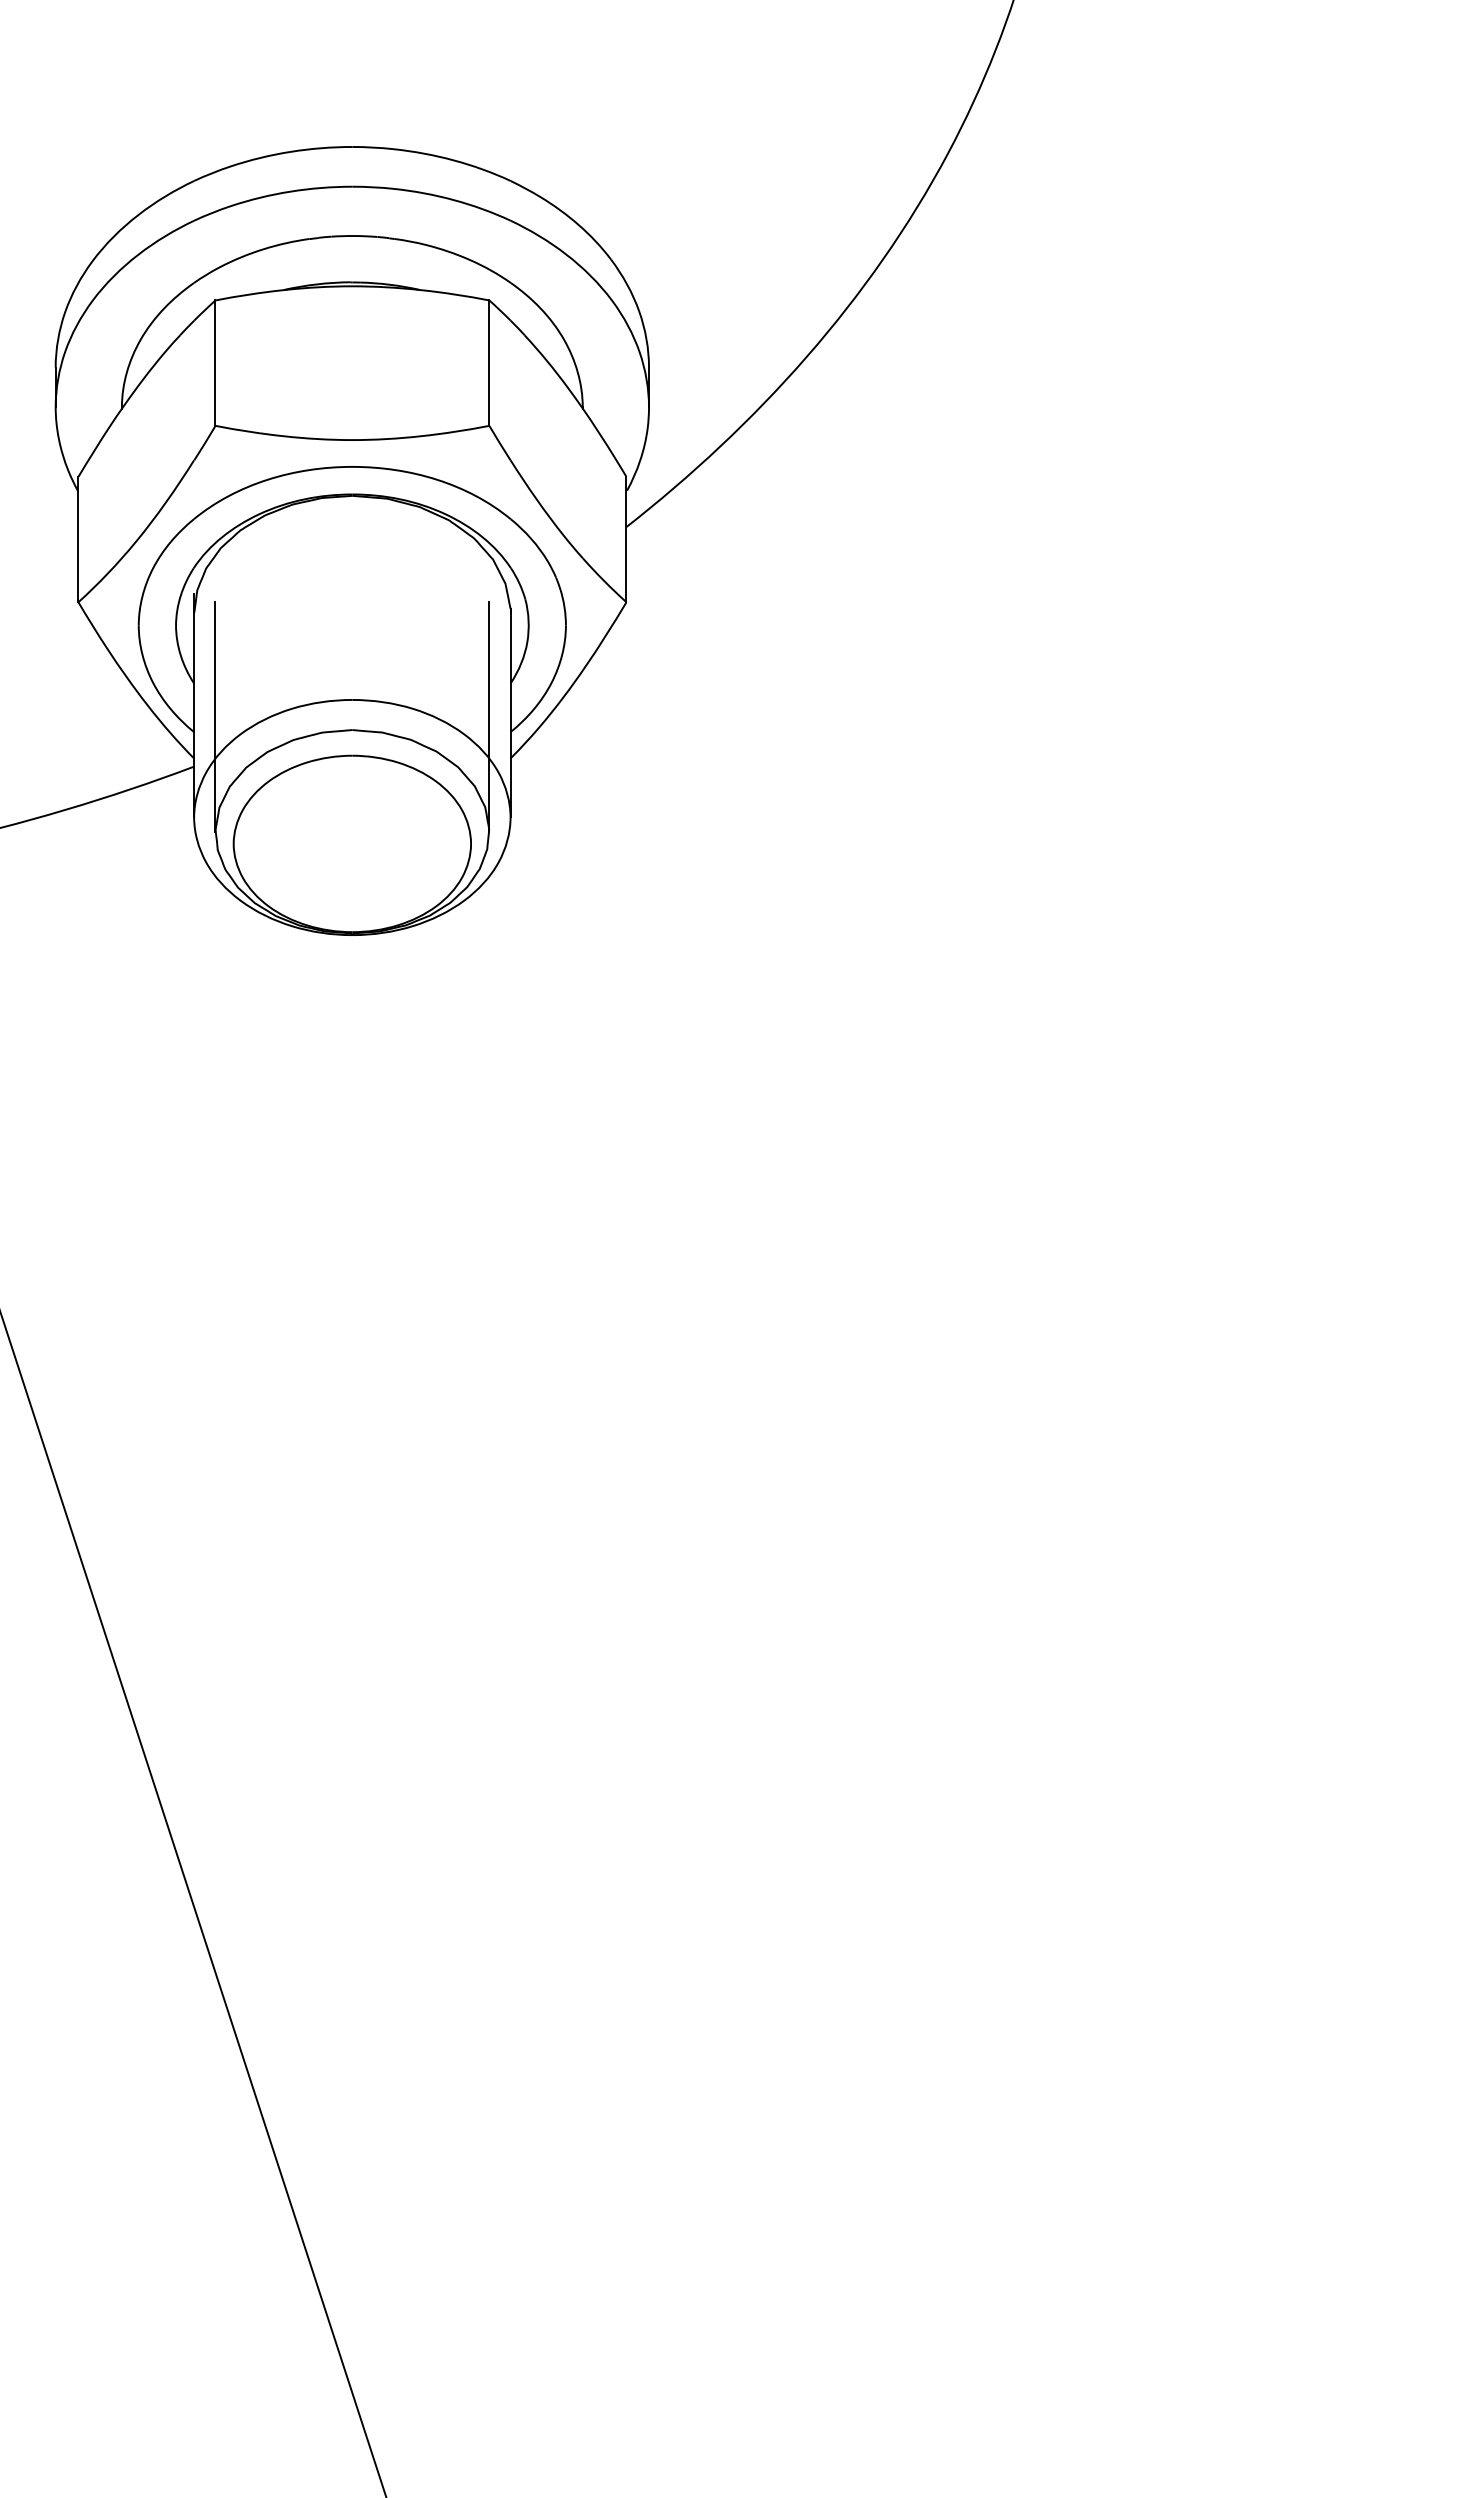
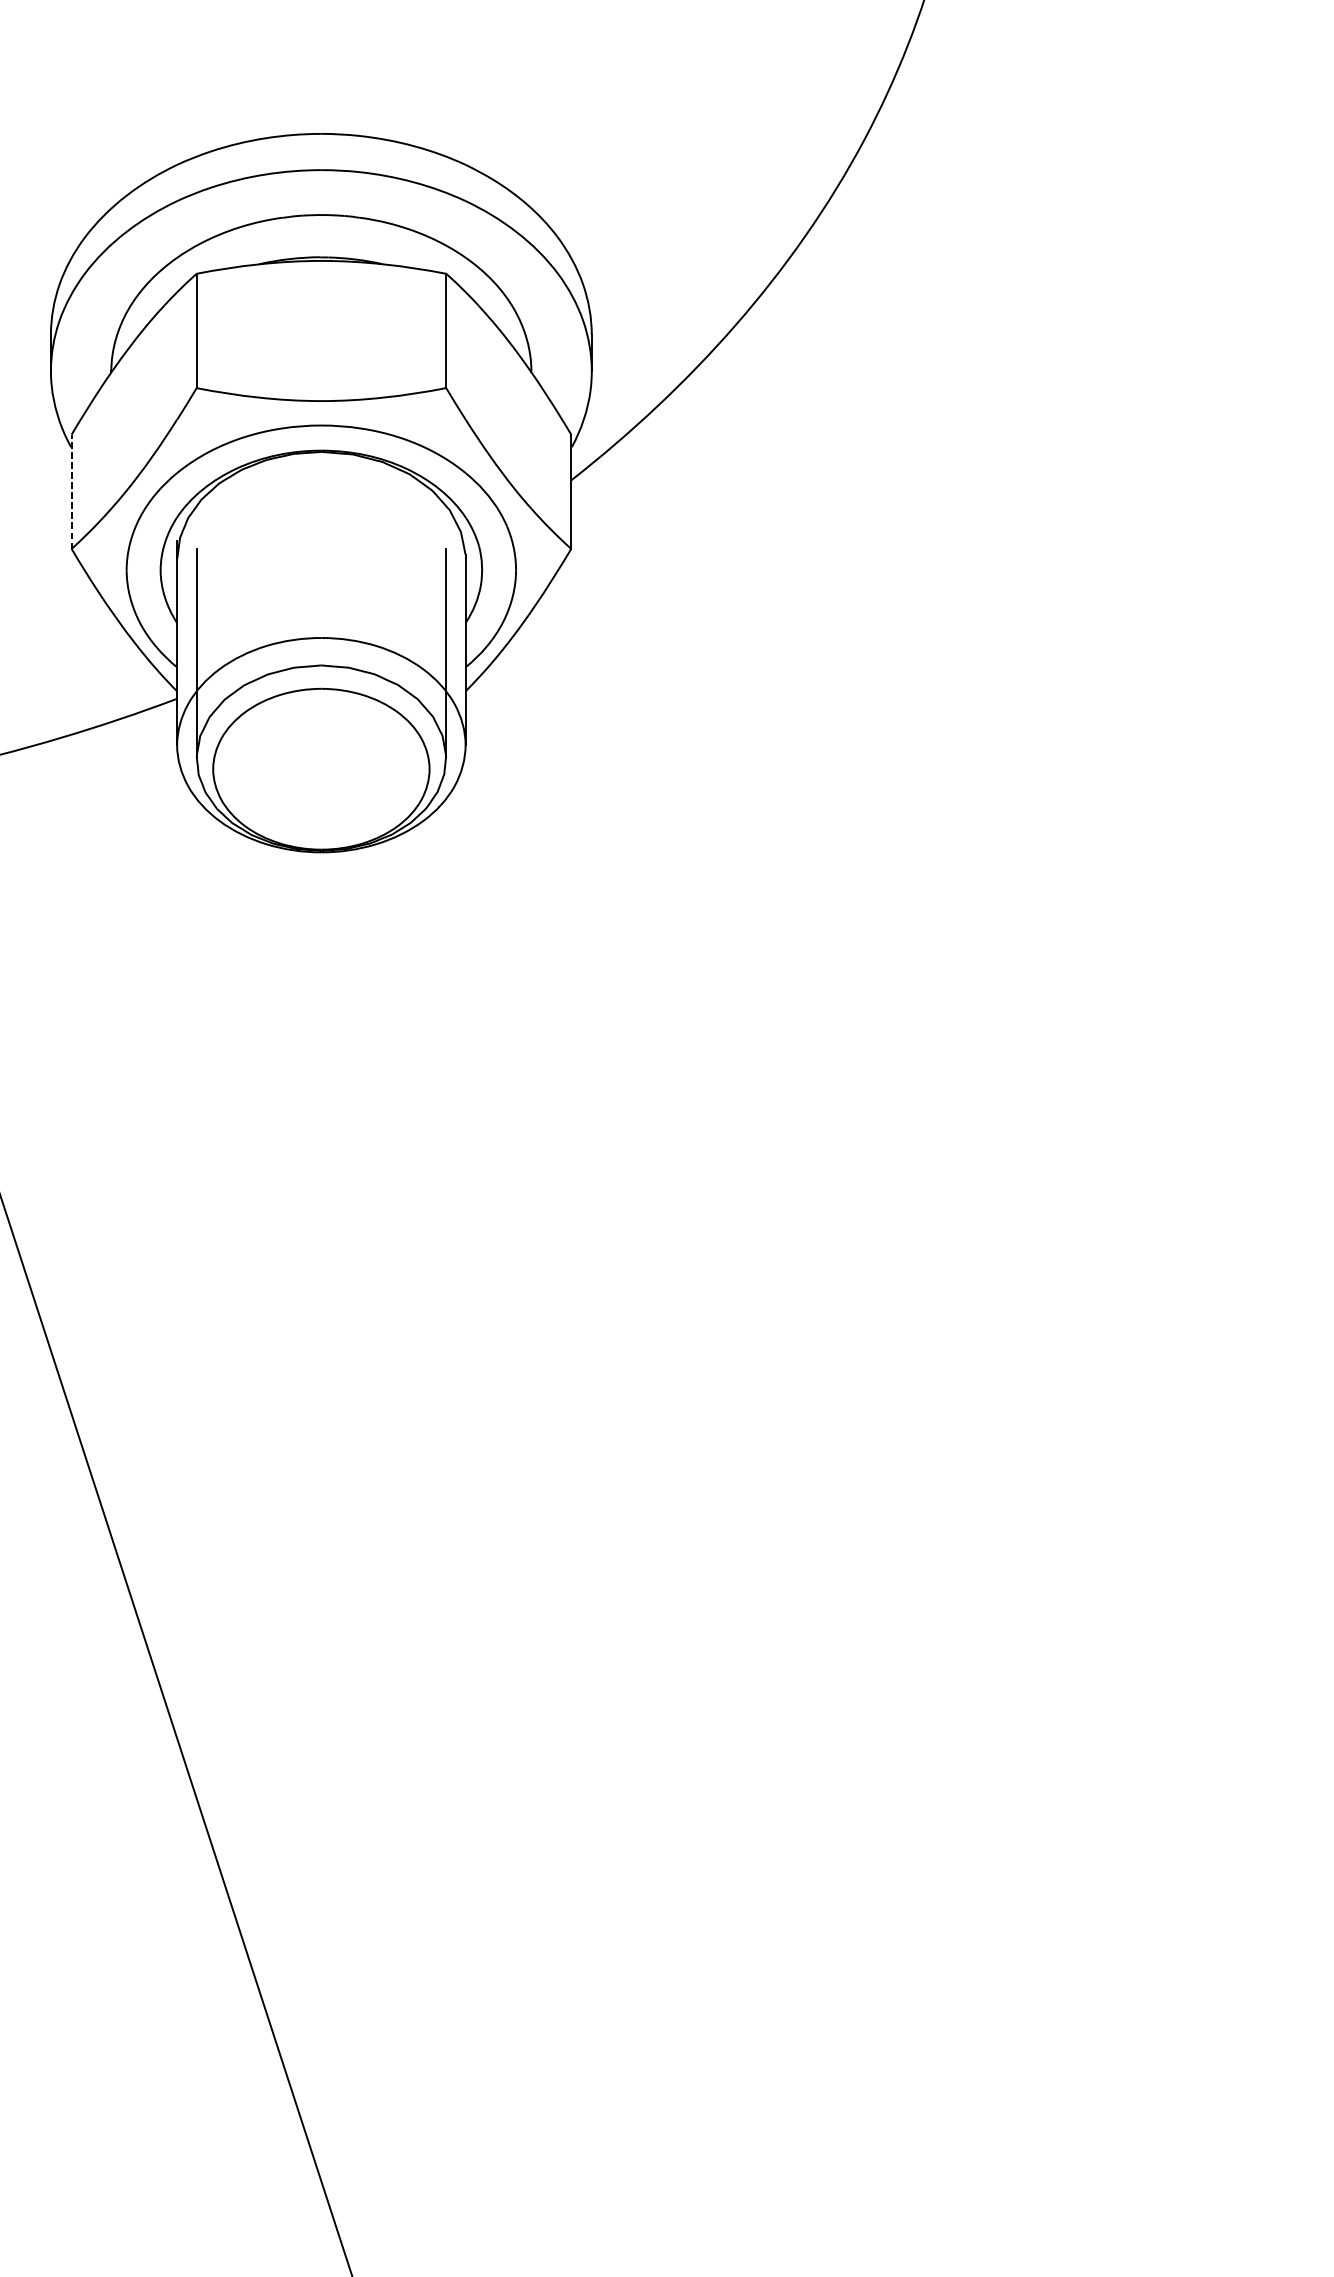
line: (78, 539) -> (71, 491), solid -> dashed

